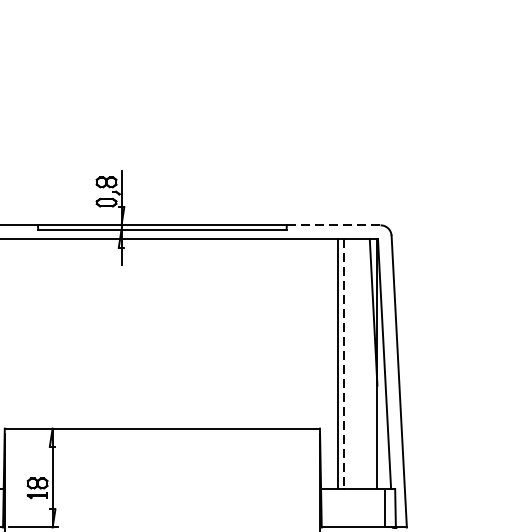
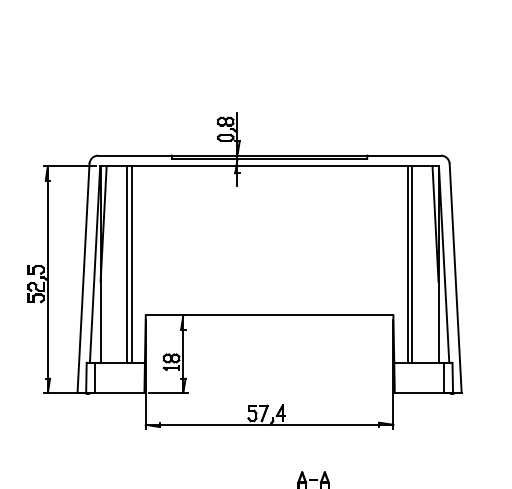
line: (334, 225) -> (404, 155), dashed -> solid
line: (344, 365) -> (412, 265), dashed -> solid

